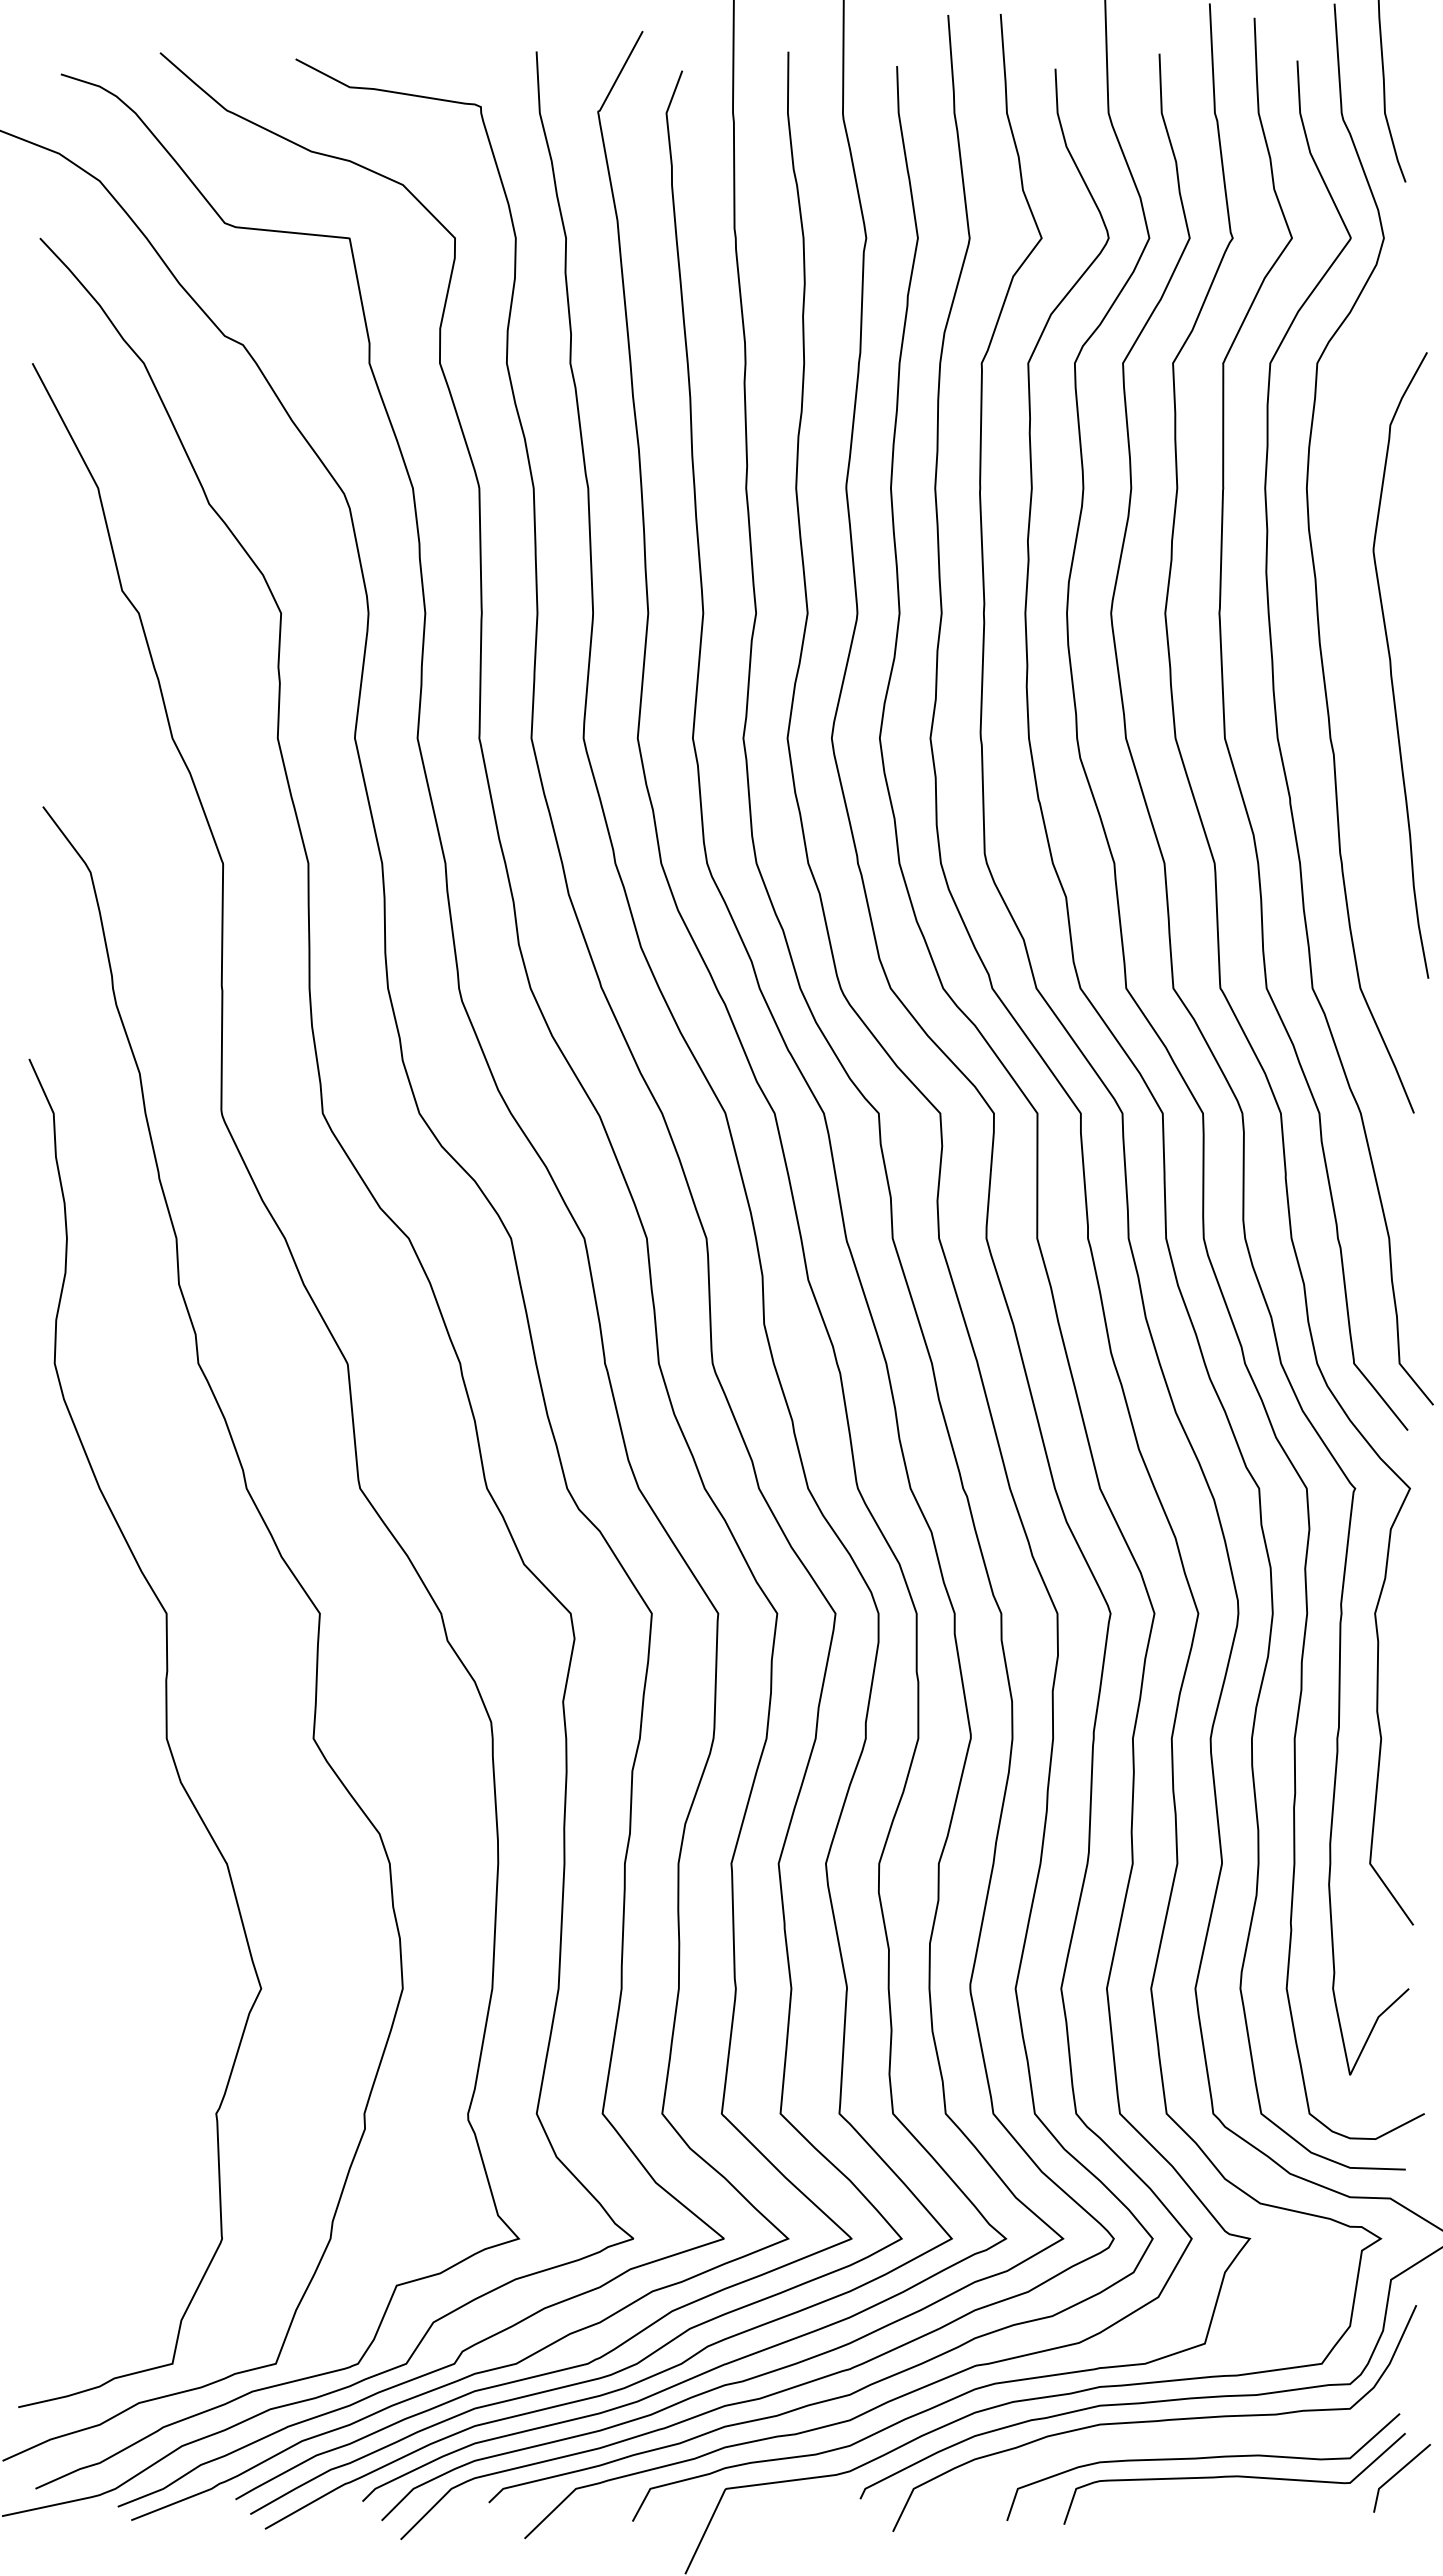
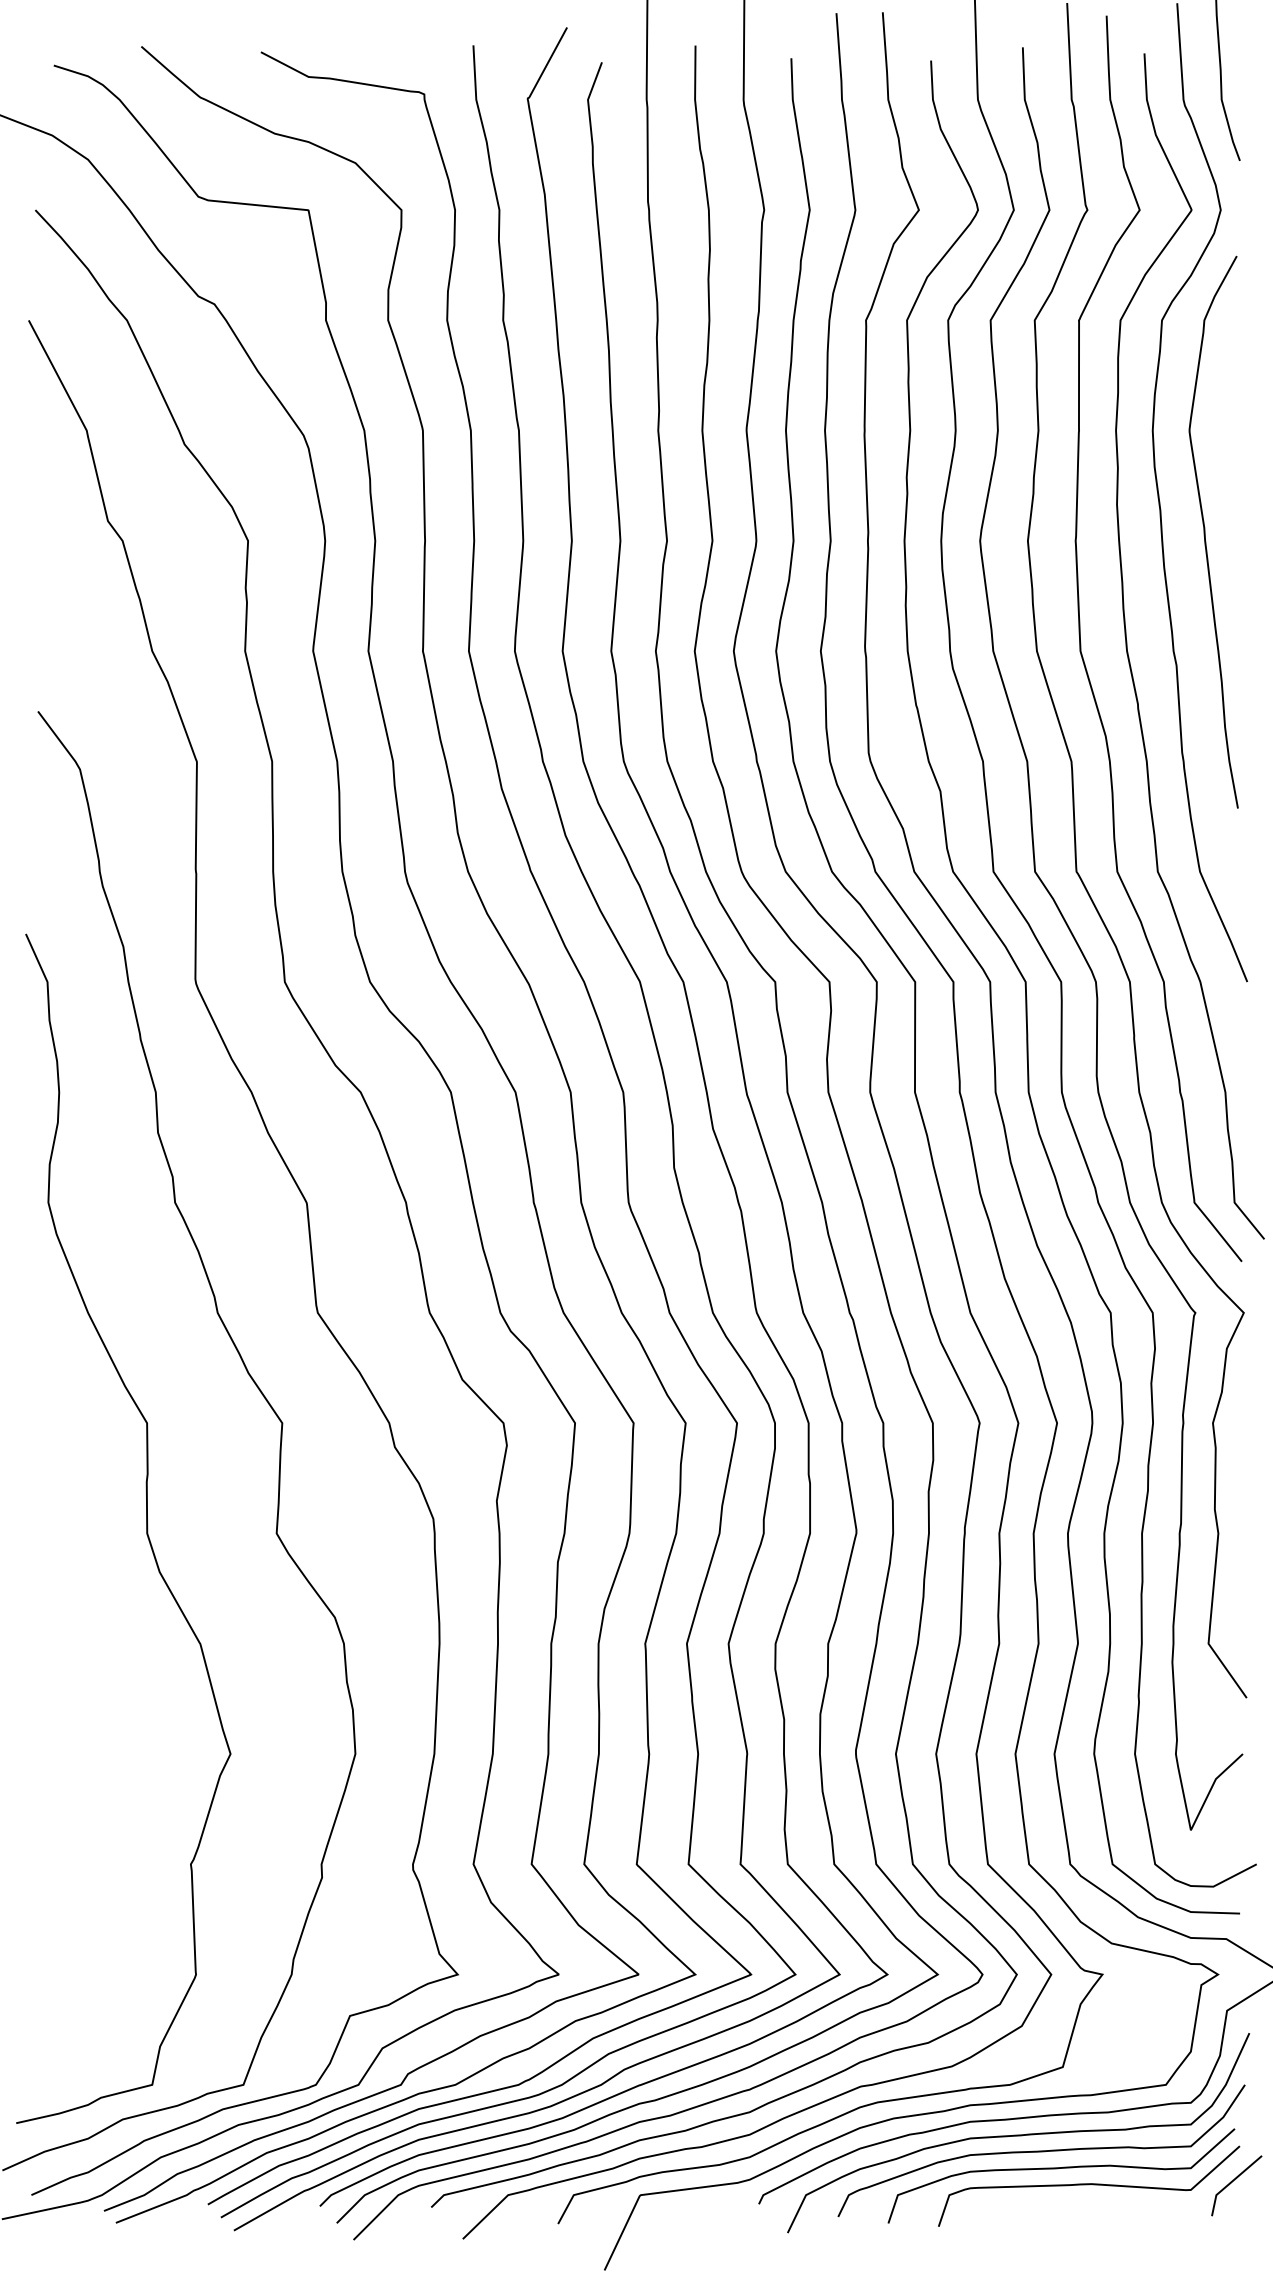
curve: (1391, 665) -> (1205, 532), moved
curve: (1180, 2438) -> (1041, 2150), added

